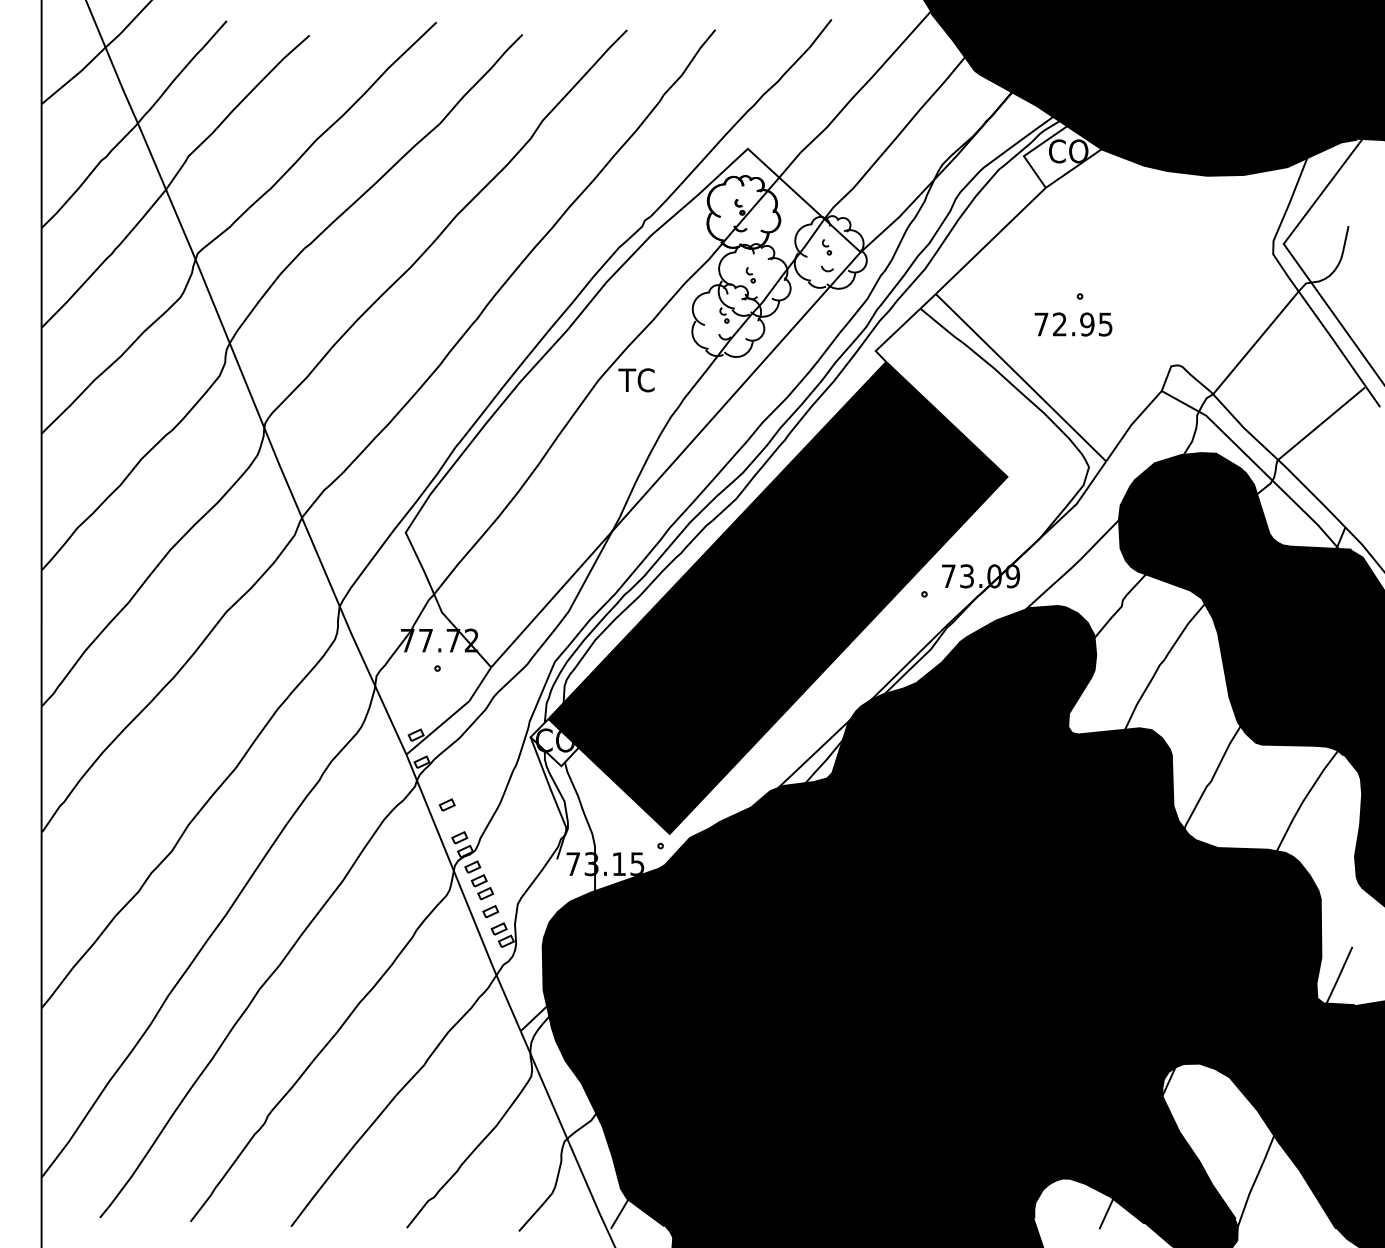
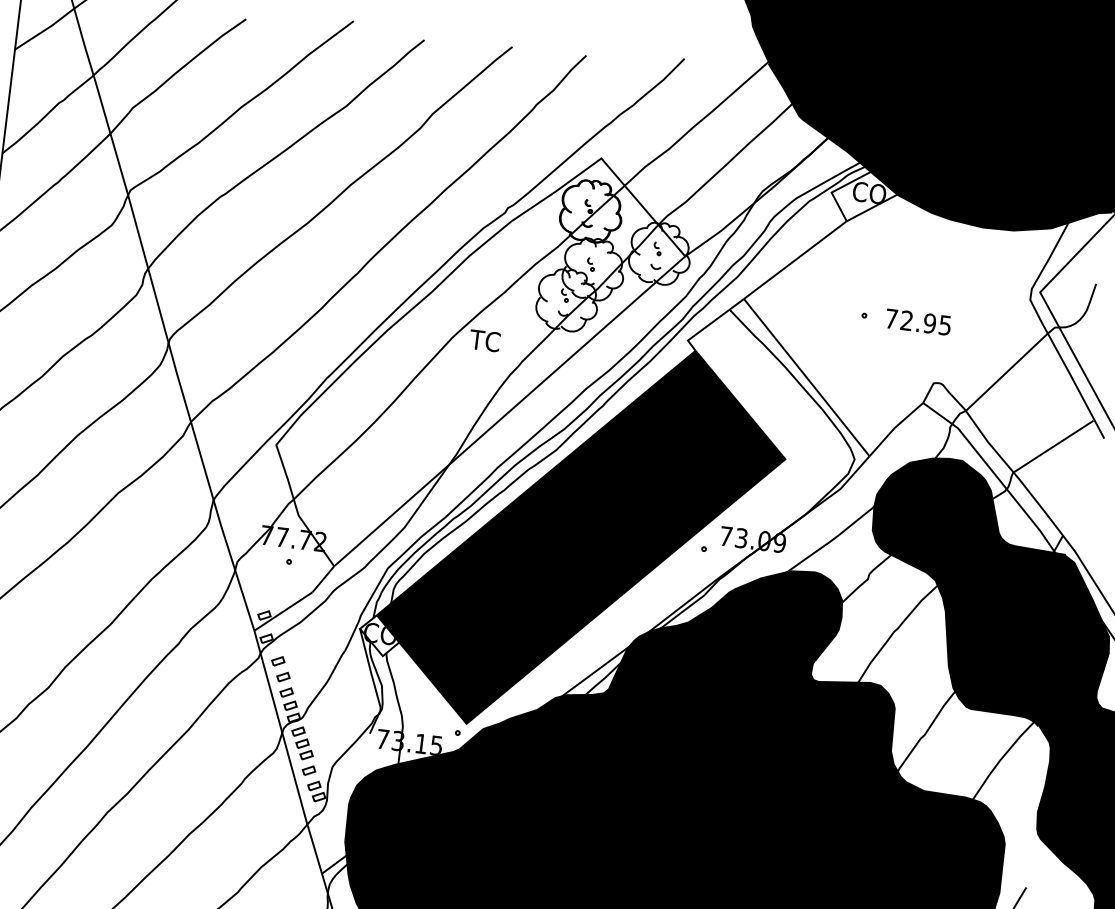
text: (1073, 324) -> (918, 322), moved
part: (438, 786) -> (278, 660), added
part: (452, 822) -> (286, 692), added

